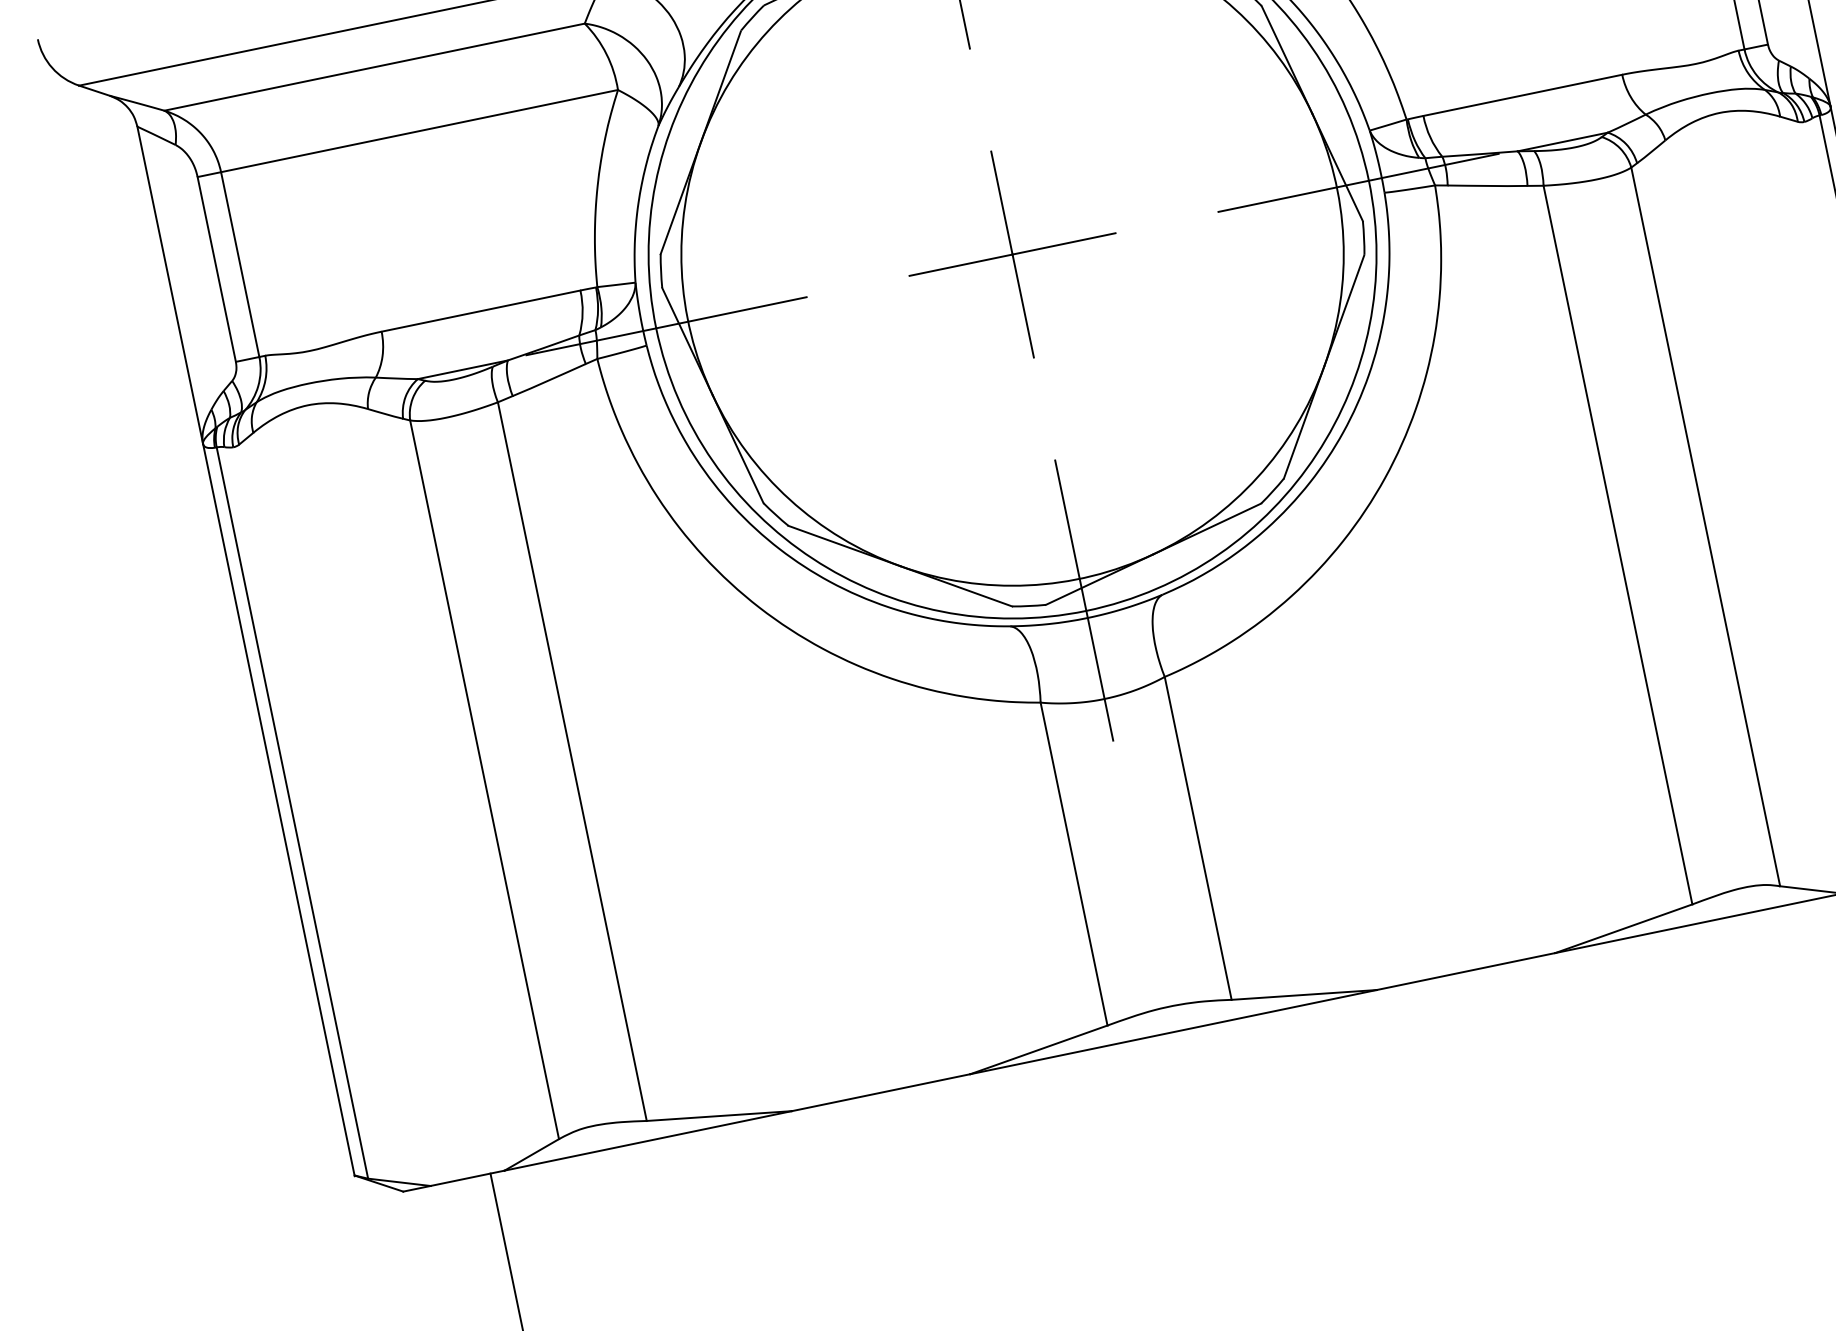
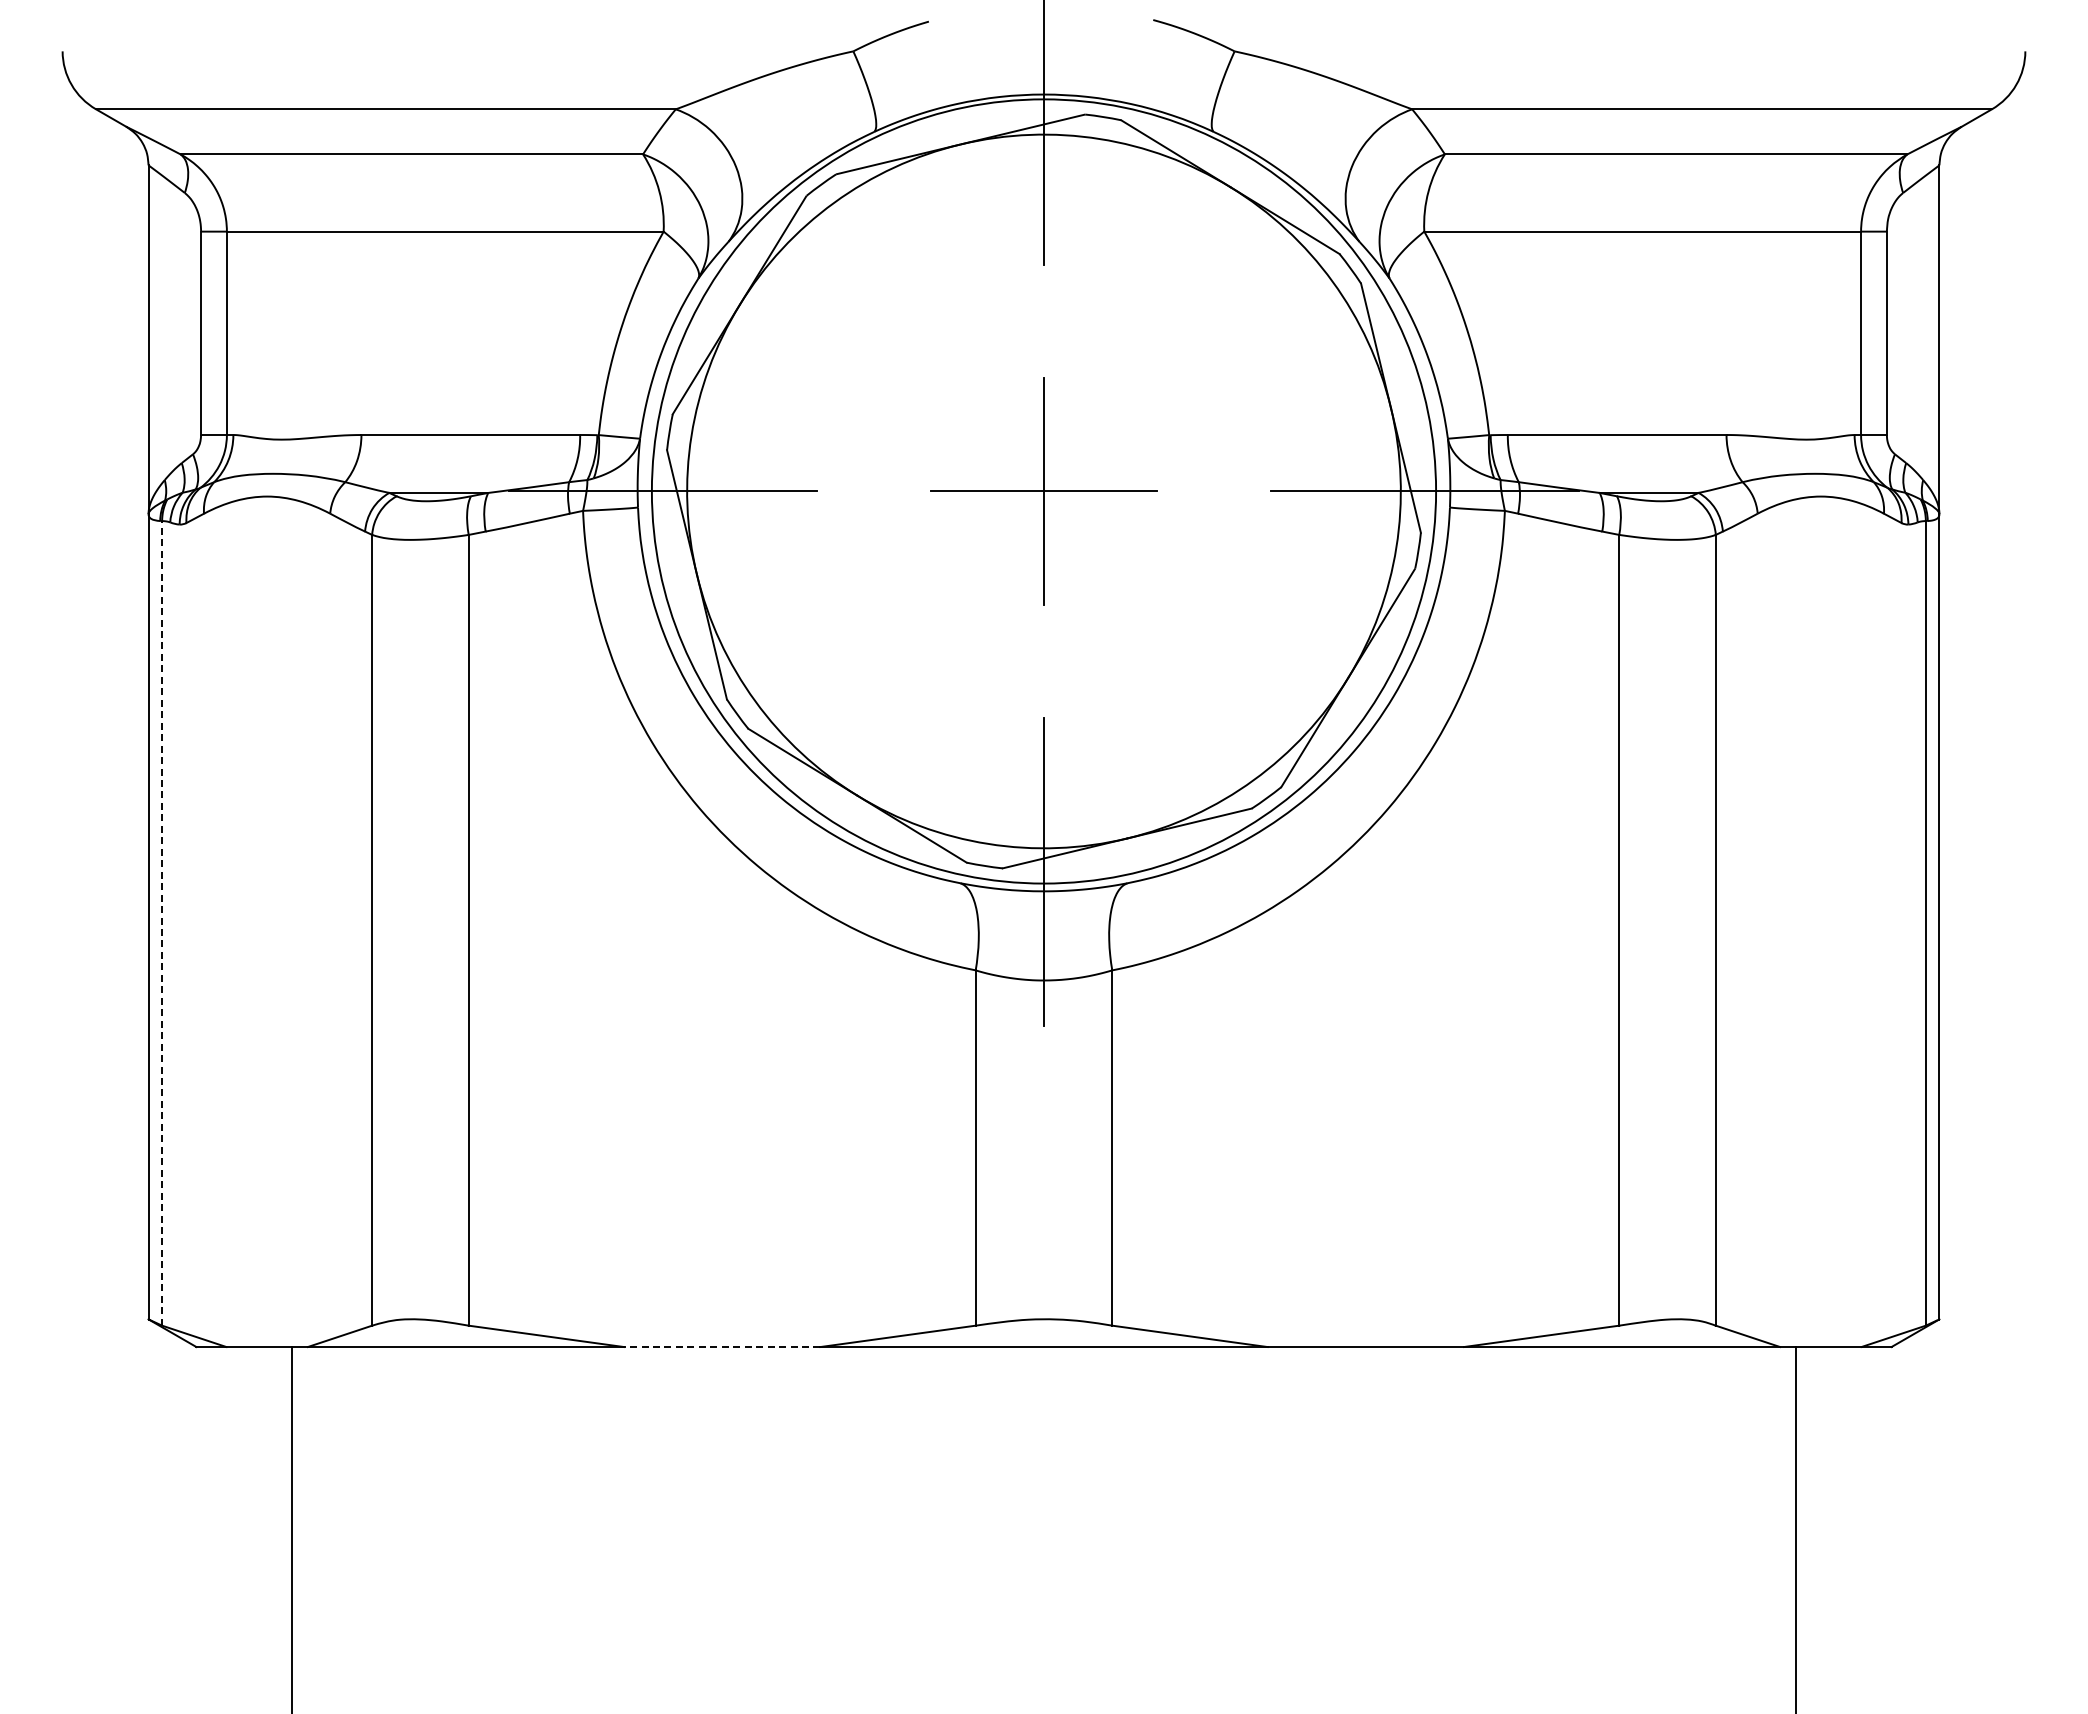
line: (292, 812) -> (162, 922), solid -> dashed
line: (880, 1093) -> (721, 1347), solid -> dashed

